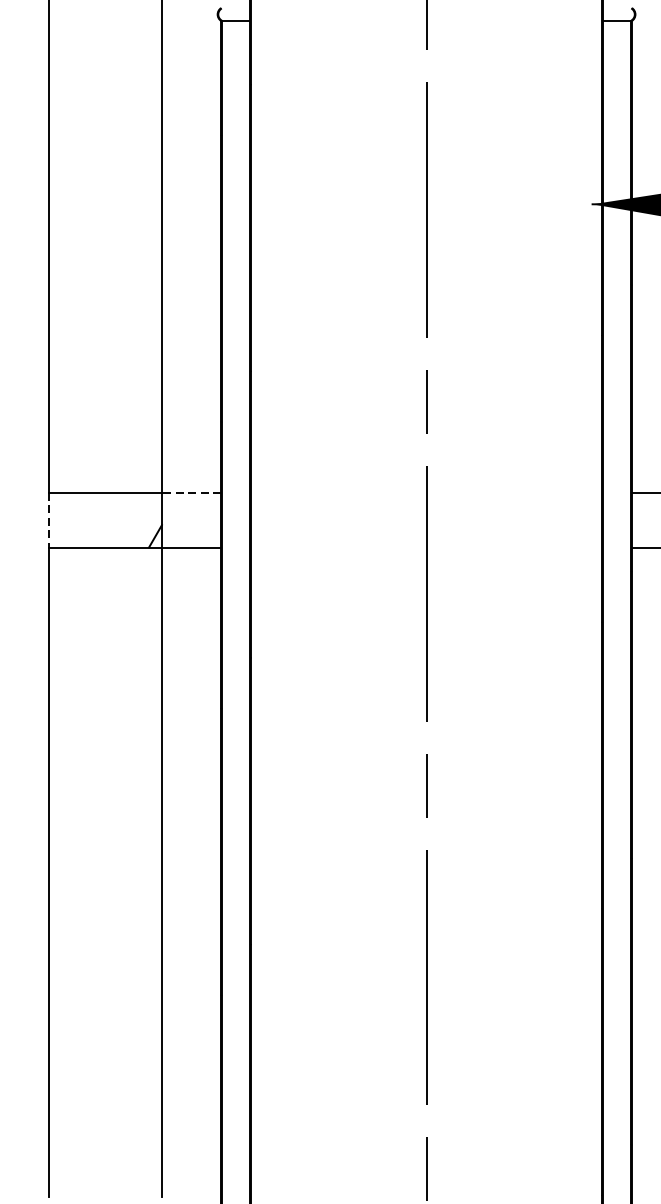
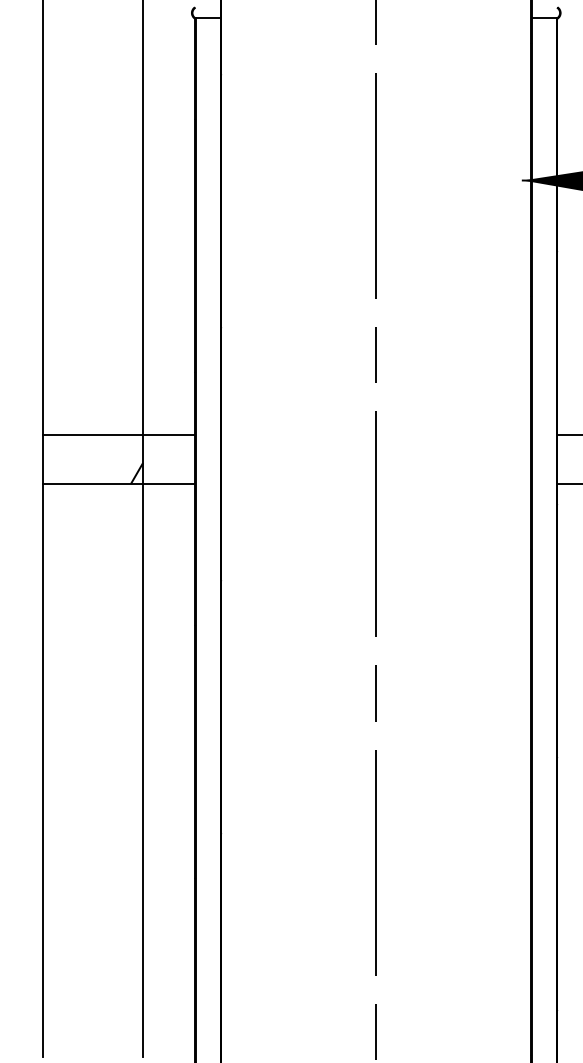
line: (192, 493) -> (169, 435), dashed -> solid
line: (48, 521) -> (42, 460), dashed -> solid

